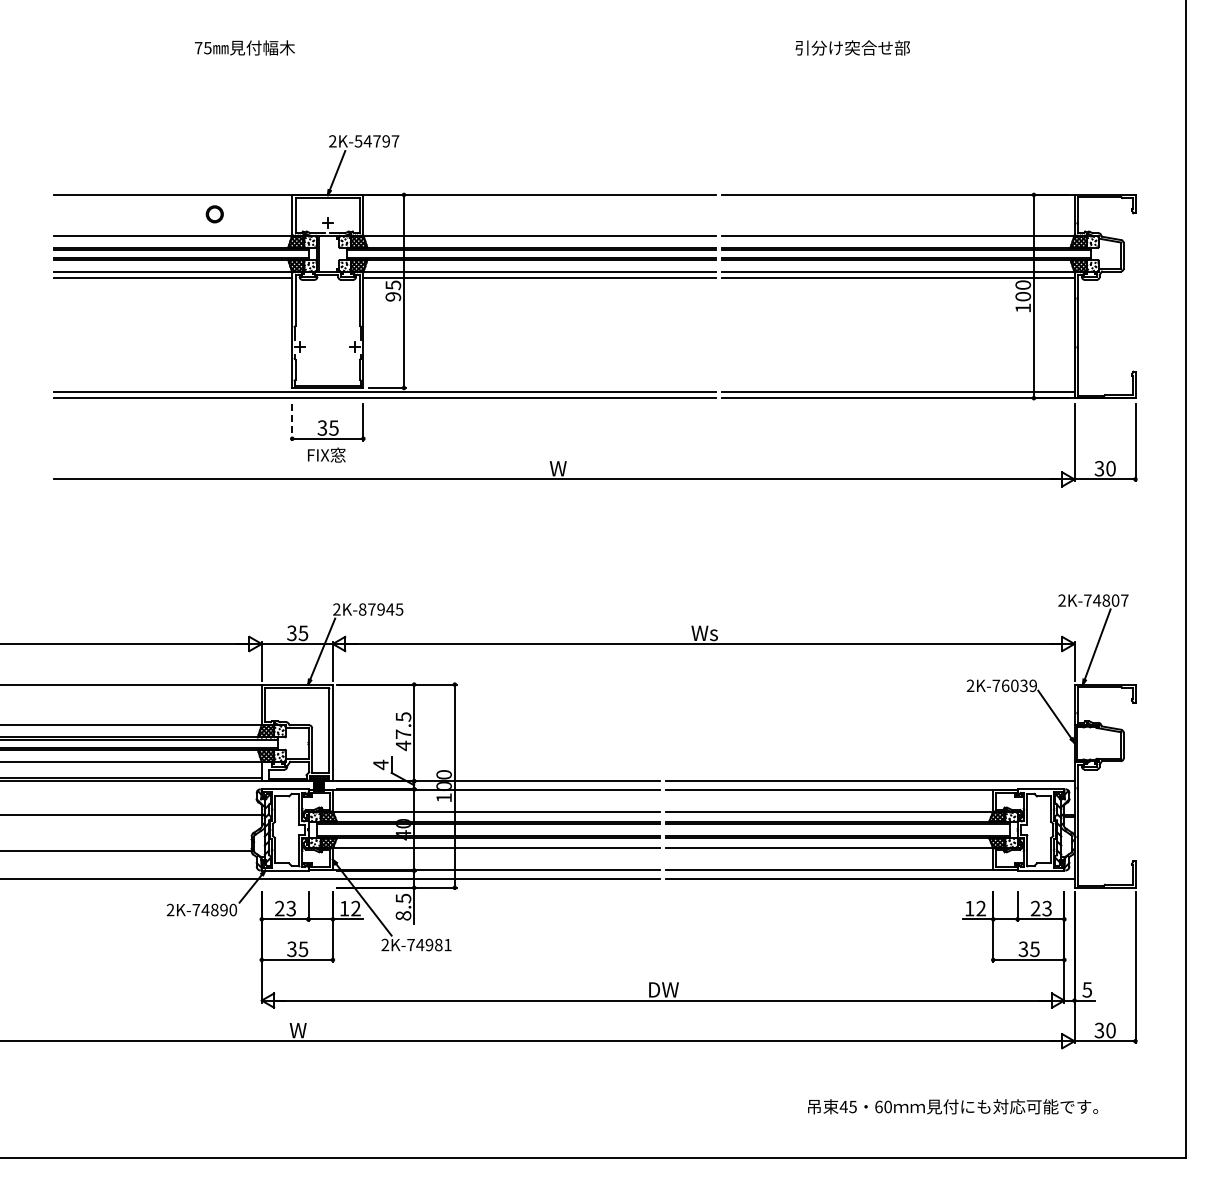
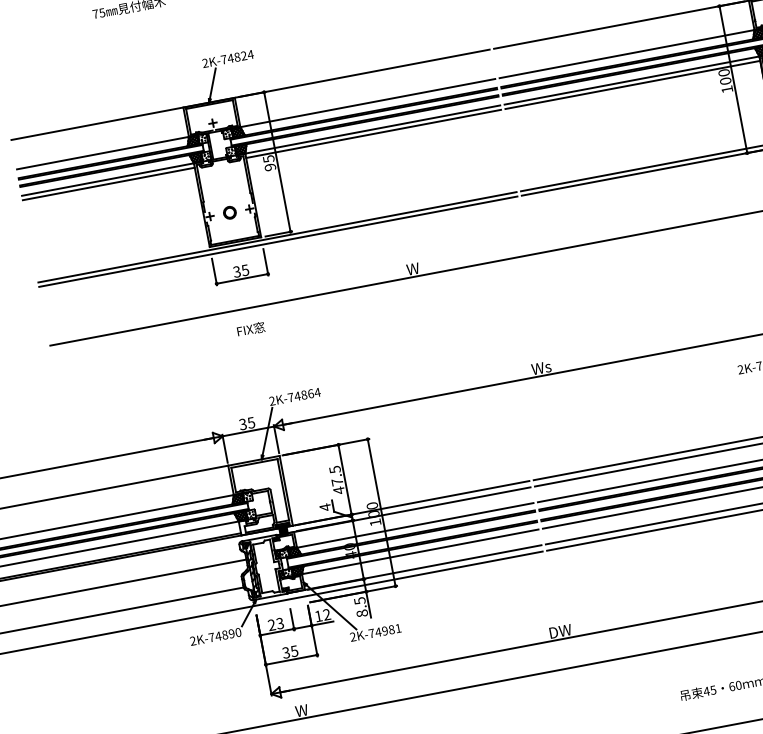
text: (376, 141) -> (236, 57), 2K-54797 -> 2K-74824
circle: (214, 214) -> (229, 212), moved
line: (292, 423) -> (214, 272), dashed -> solid
text: (326, 454) -> (250, 328), moved
text: (380, 609) -> (303, 395), 2K-87945 -> 2K-74864

